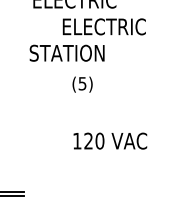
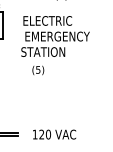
text: (91, 26) -> (57, 36), ELECTRIC -> EMERGENCY
text: (82, 84) -> (38, 70), moved
text: (110, 140) -> (54, 134), moved

